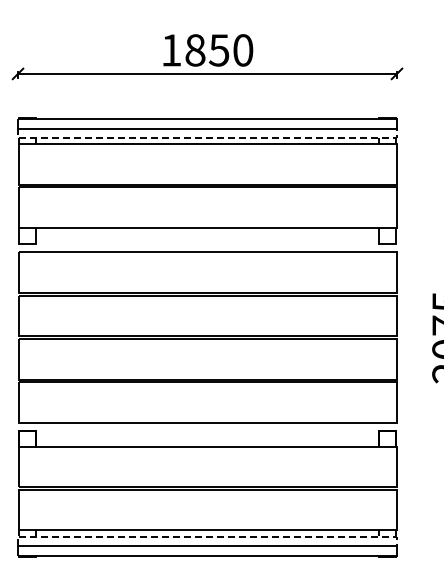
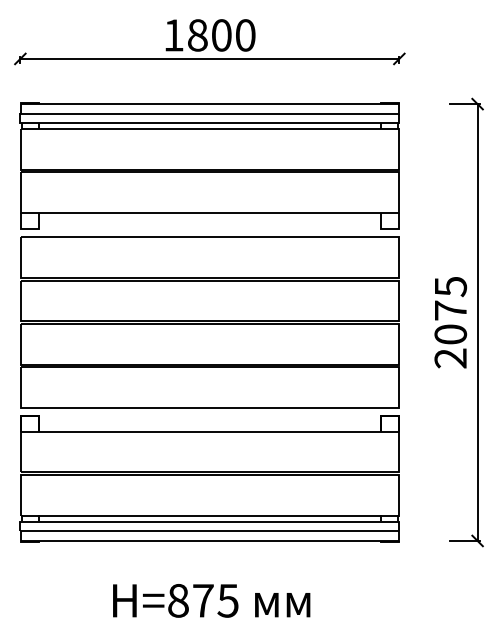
text: (219, 50) -> (221, 35), 1850 -> 1800
line: (208, 138) -> (210, 123), dashed -> solid
line: (208, 536) -> (210, 521), dashed -> solid

